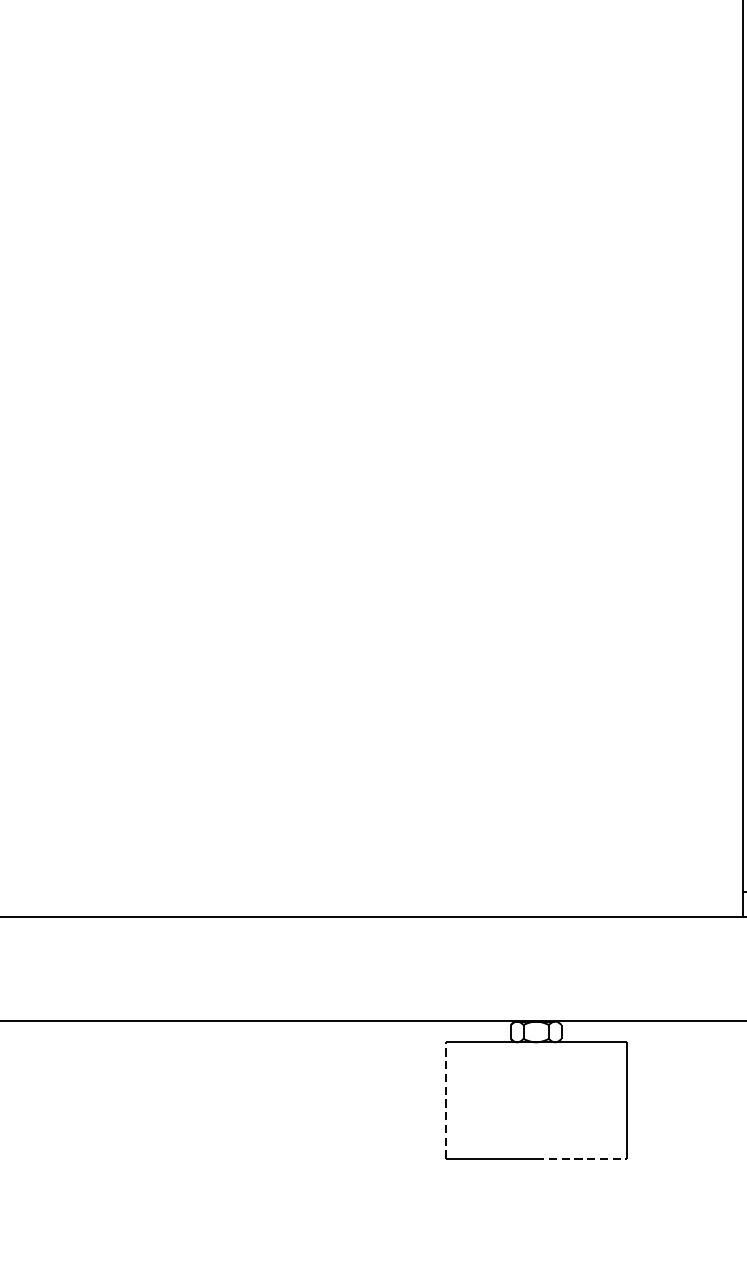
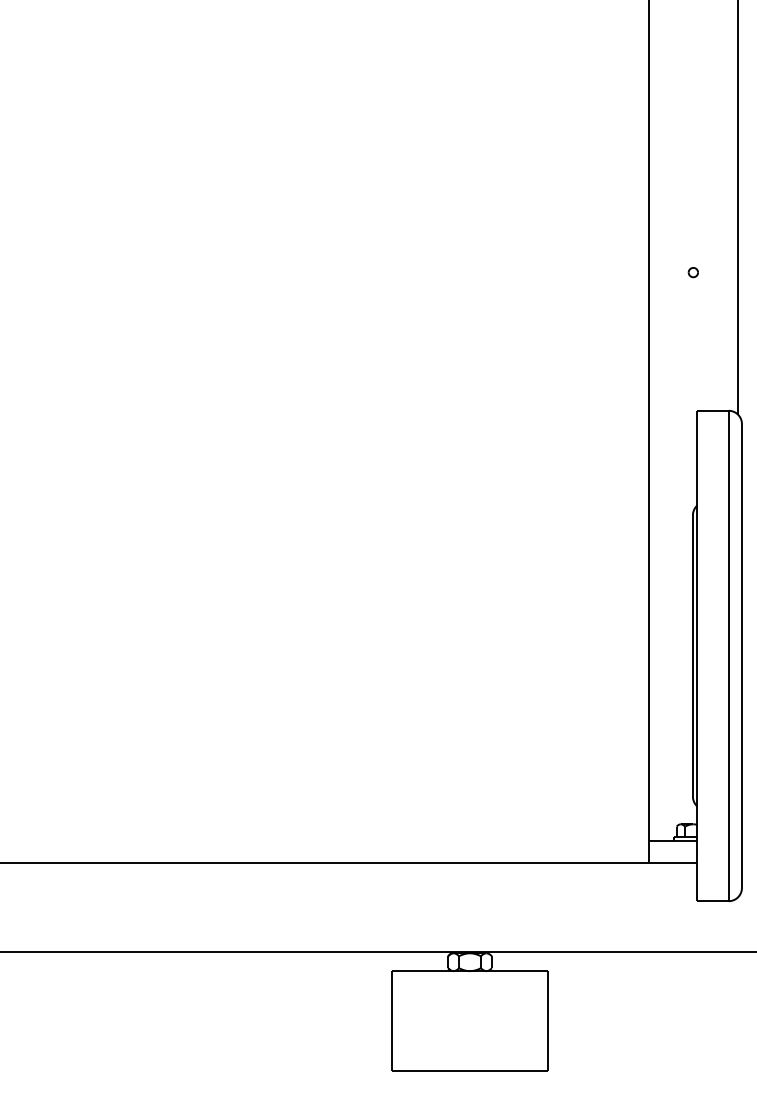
line: (446, 1099) -> (392, 1020), dashed -> solid
line: (581, 1158) -> (509, 1071), dashed -> solid

